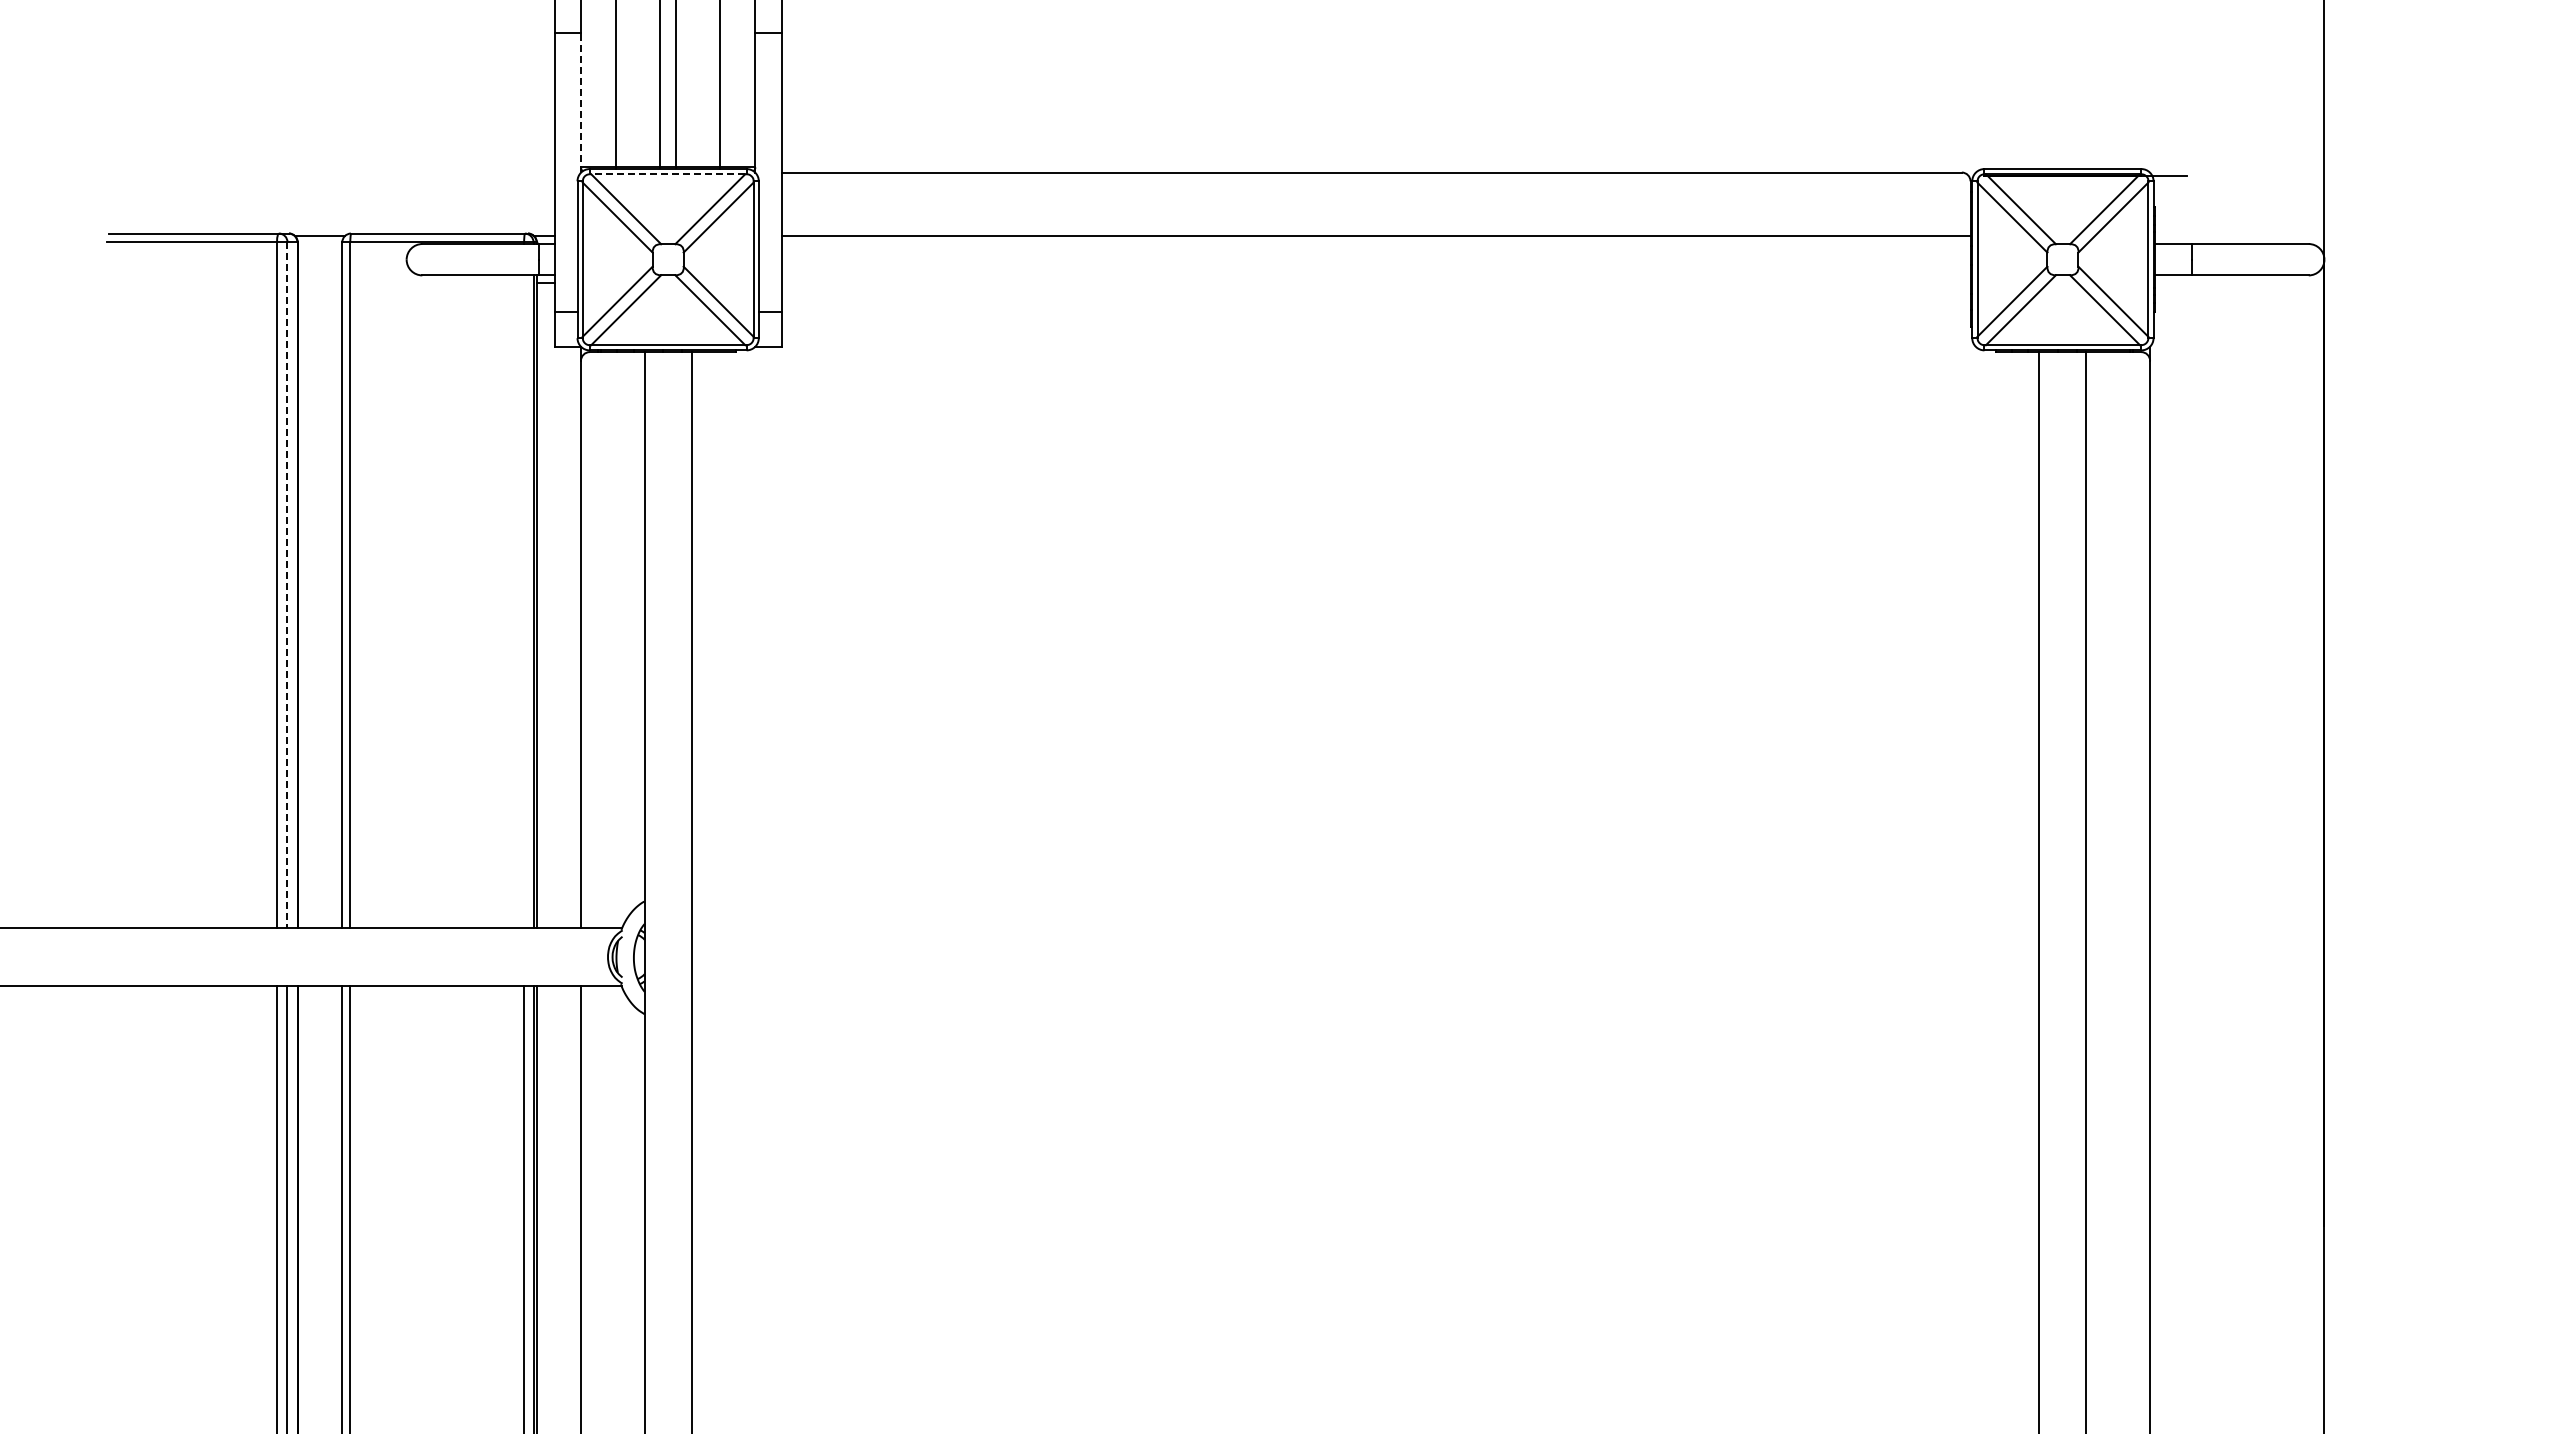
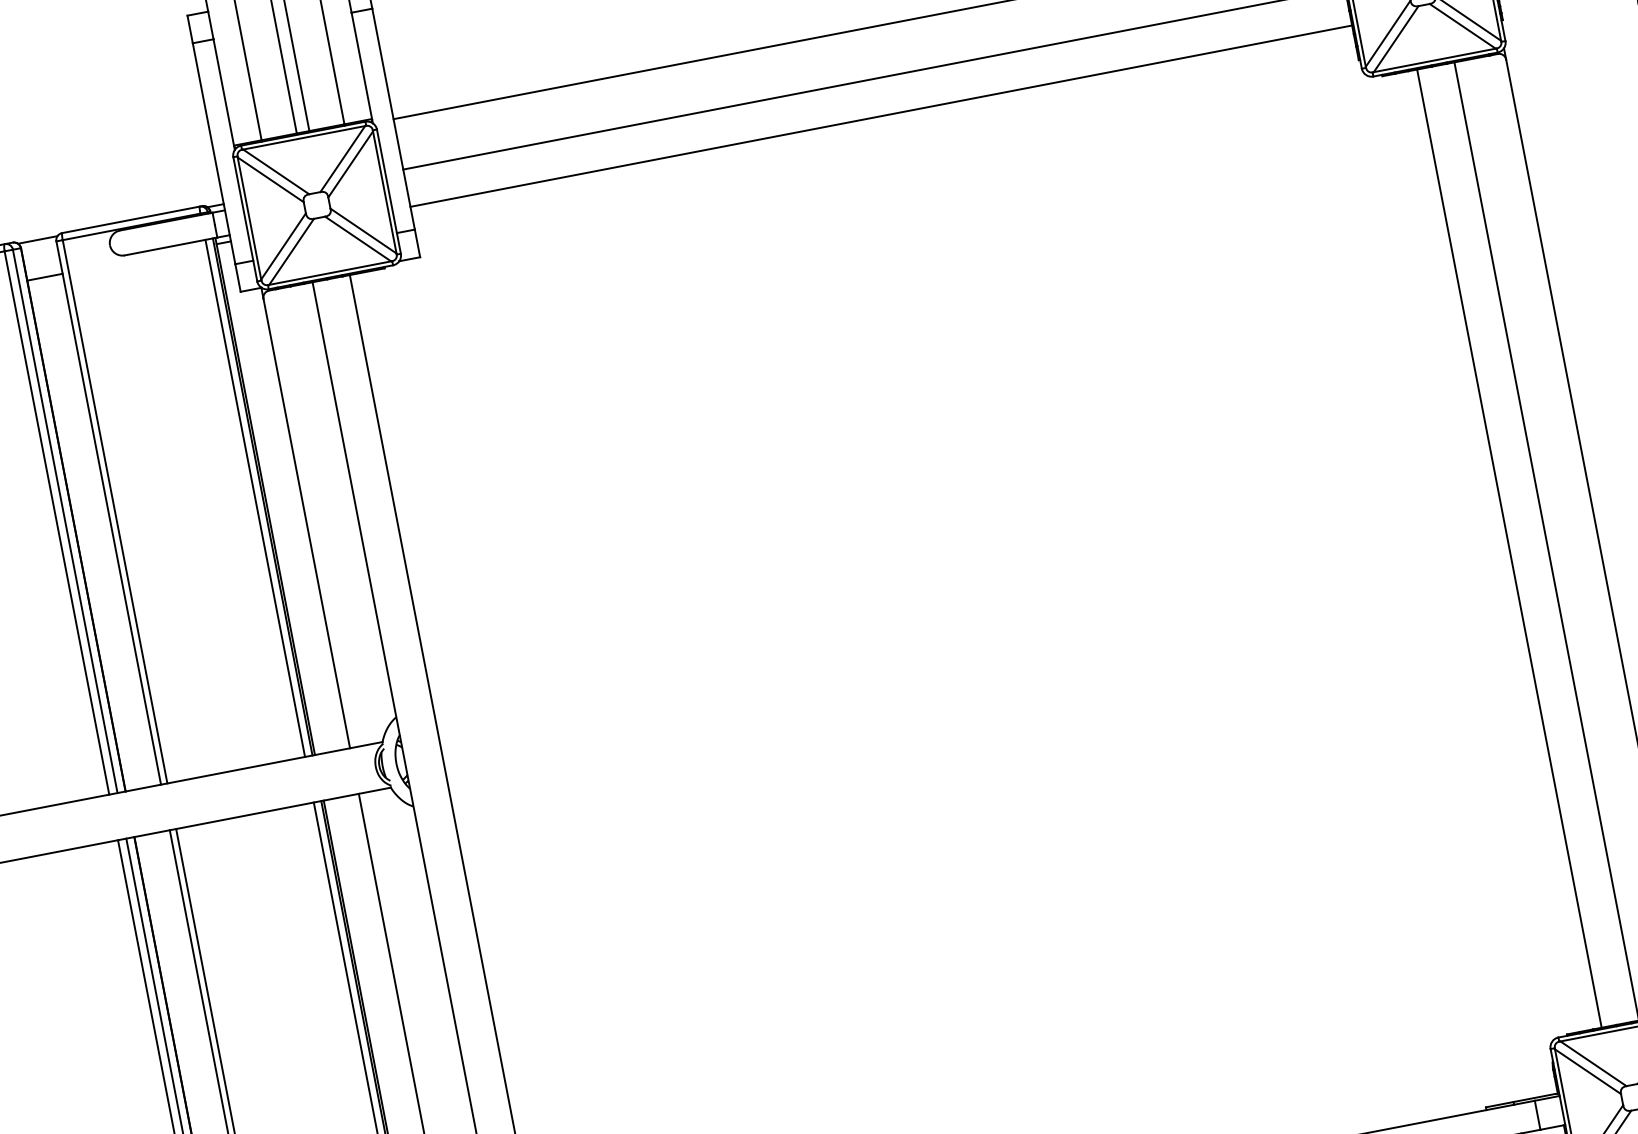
line: (581, 102) -> (224, 94), dashed -> solid
line: (668, 174) -> (304, 137), dashed -> solid
line: (319, 283) -> (44, 277), added
line: (1375, 283) -> (880, 116), added
line: (287, 585) -> (65, 521), dashed -> solid
line: (524, 601) -> (255, 498), added

